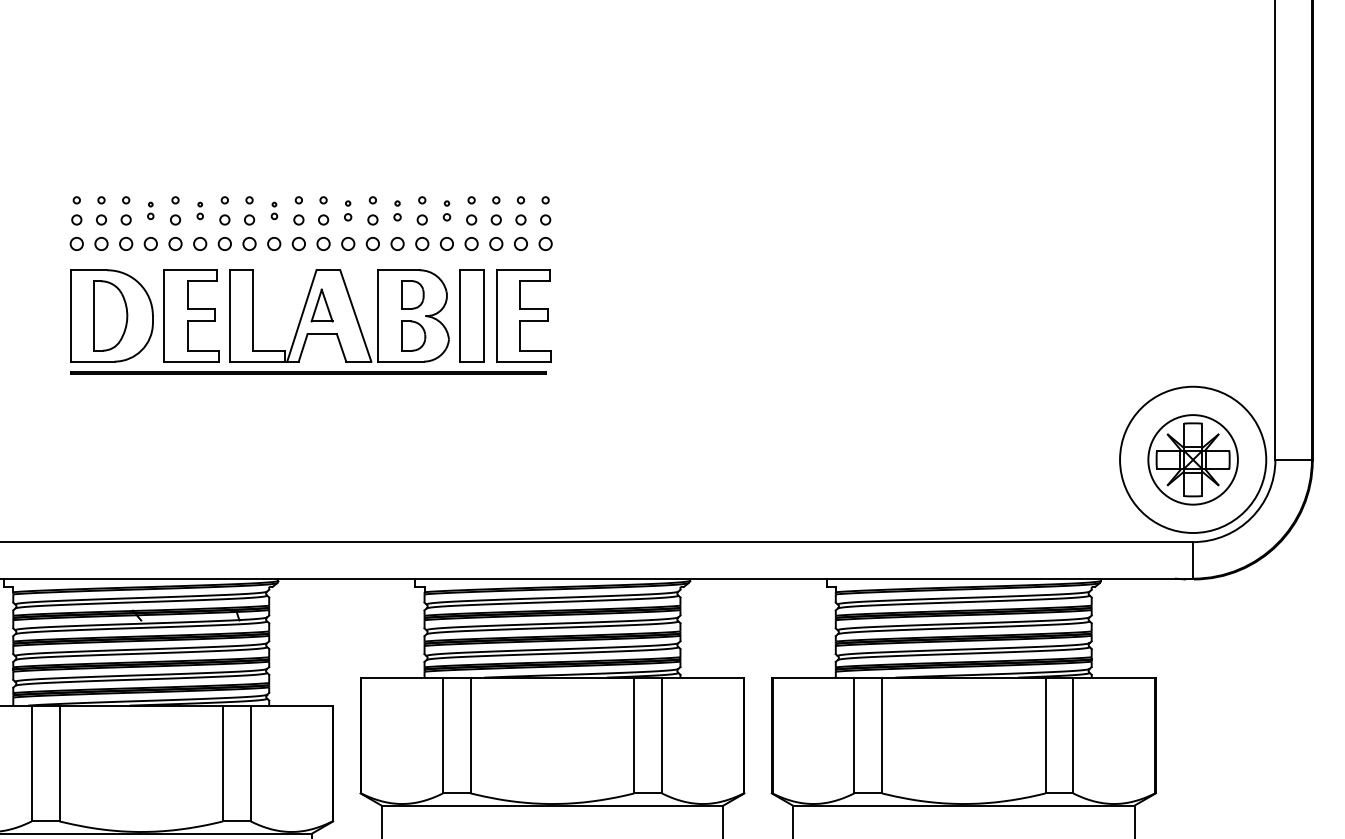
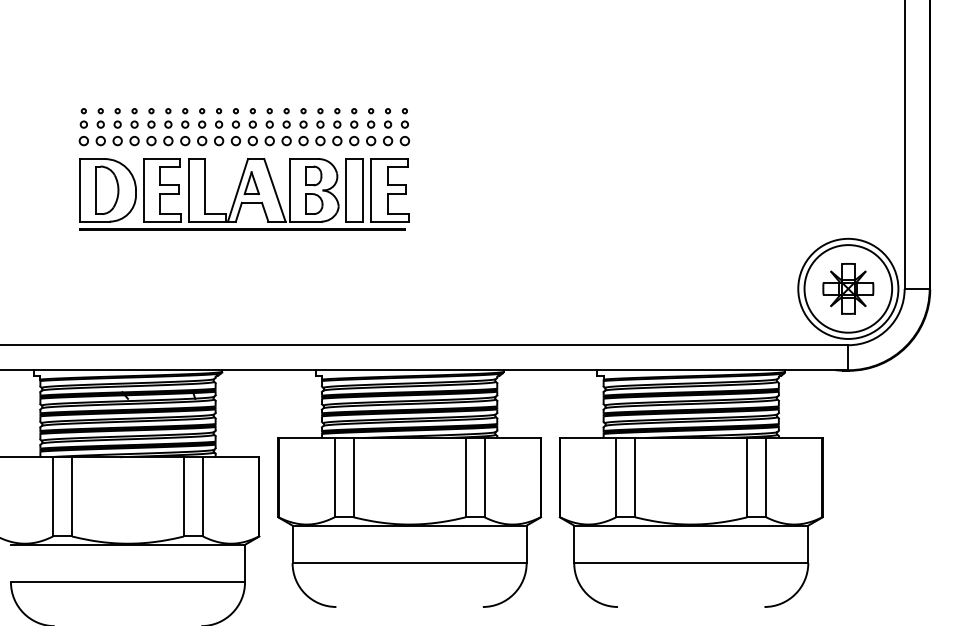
part: (150, 211) -> (134, 118), size x1.67
part: (200, 211) -> (168, 118), size x1.67
part: (274, 211) -> (219, 118), size x1.67
part: (347, 211) -> (269, 118), size x1.43
part: (397, 211) -> (303, 118), size x1.43
part: (447, 211) -> (337, 118), size x1.43
circle: (1193, 459) -> (848, 288), size x1.43

